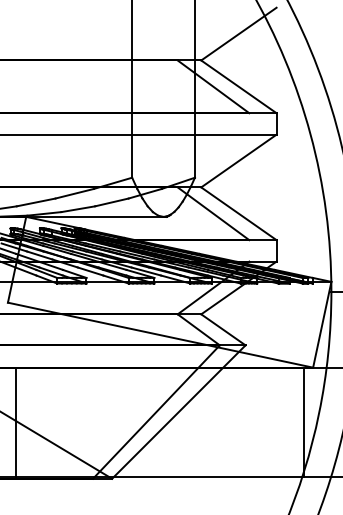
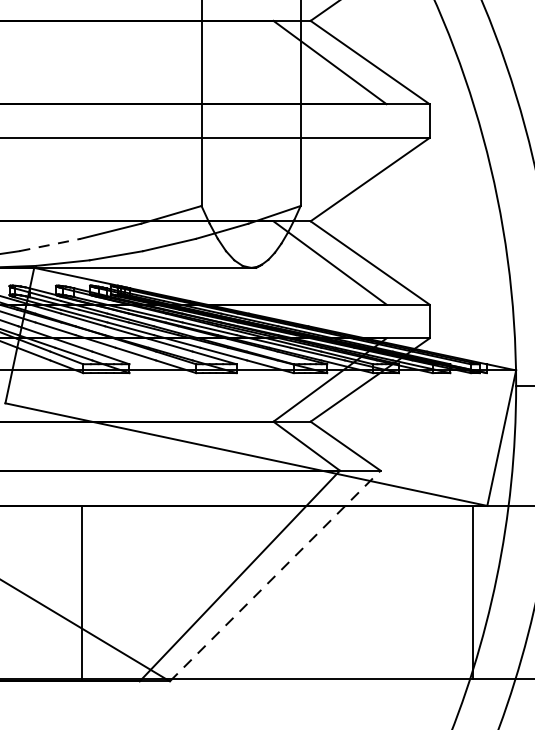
line: (36, 202) -> (50, 245), solid -> dashed
line: (179, 411) -> (276, 575), solid -> dashed
line: (16, 422) -> (82, 592), moved

